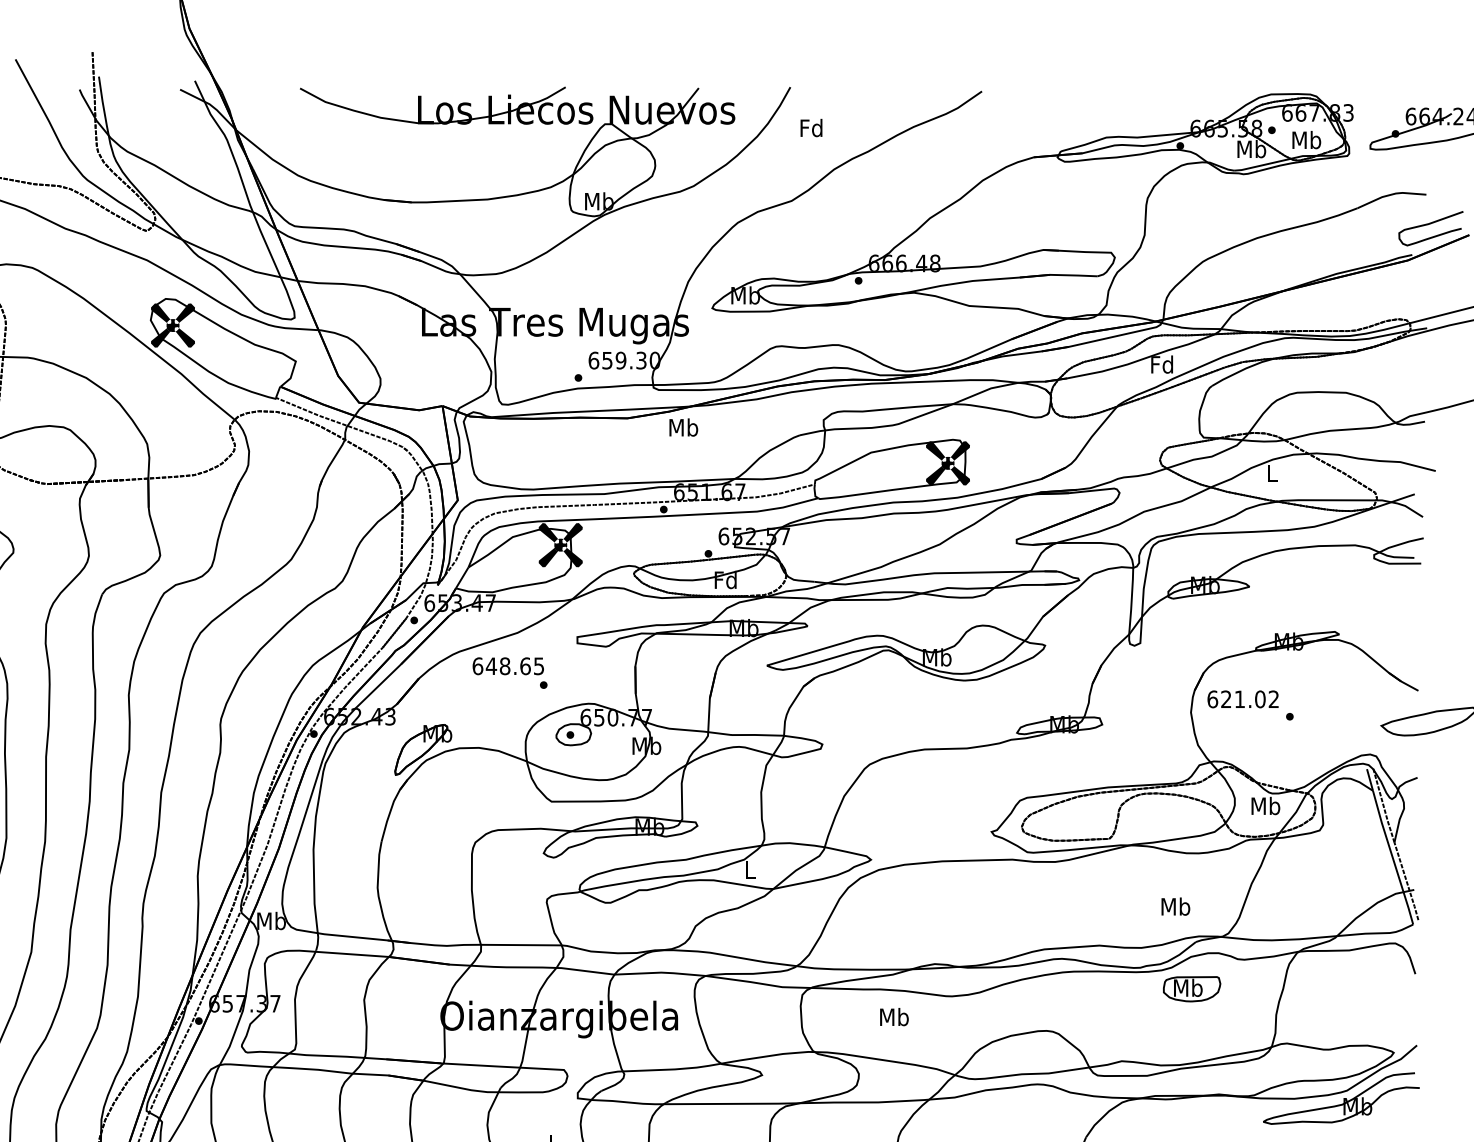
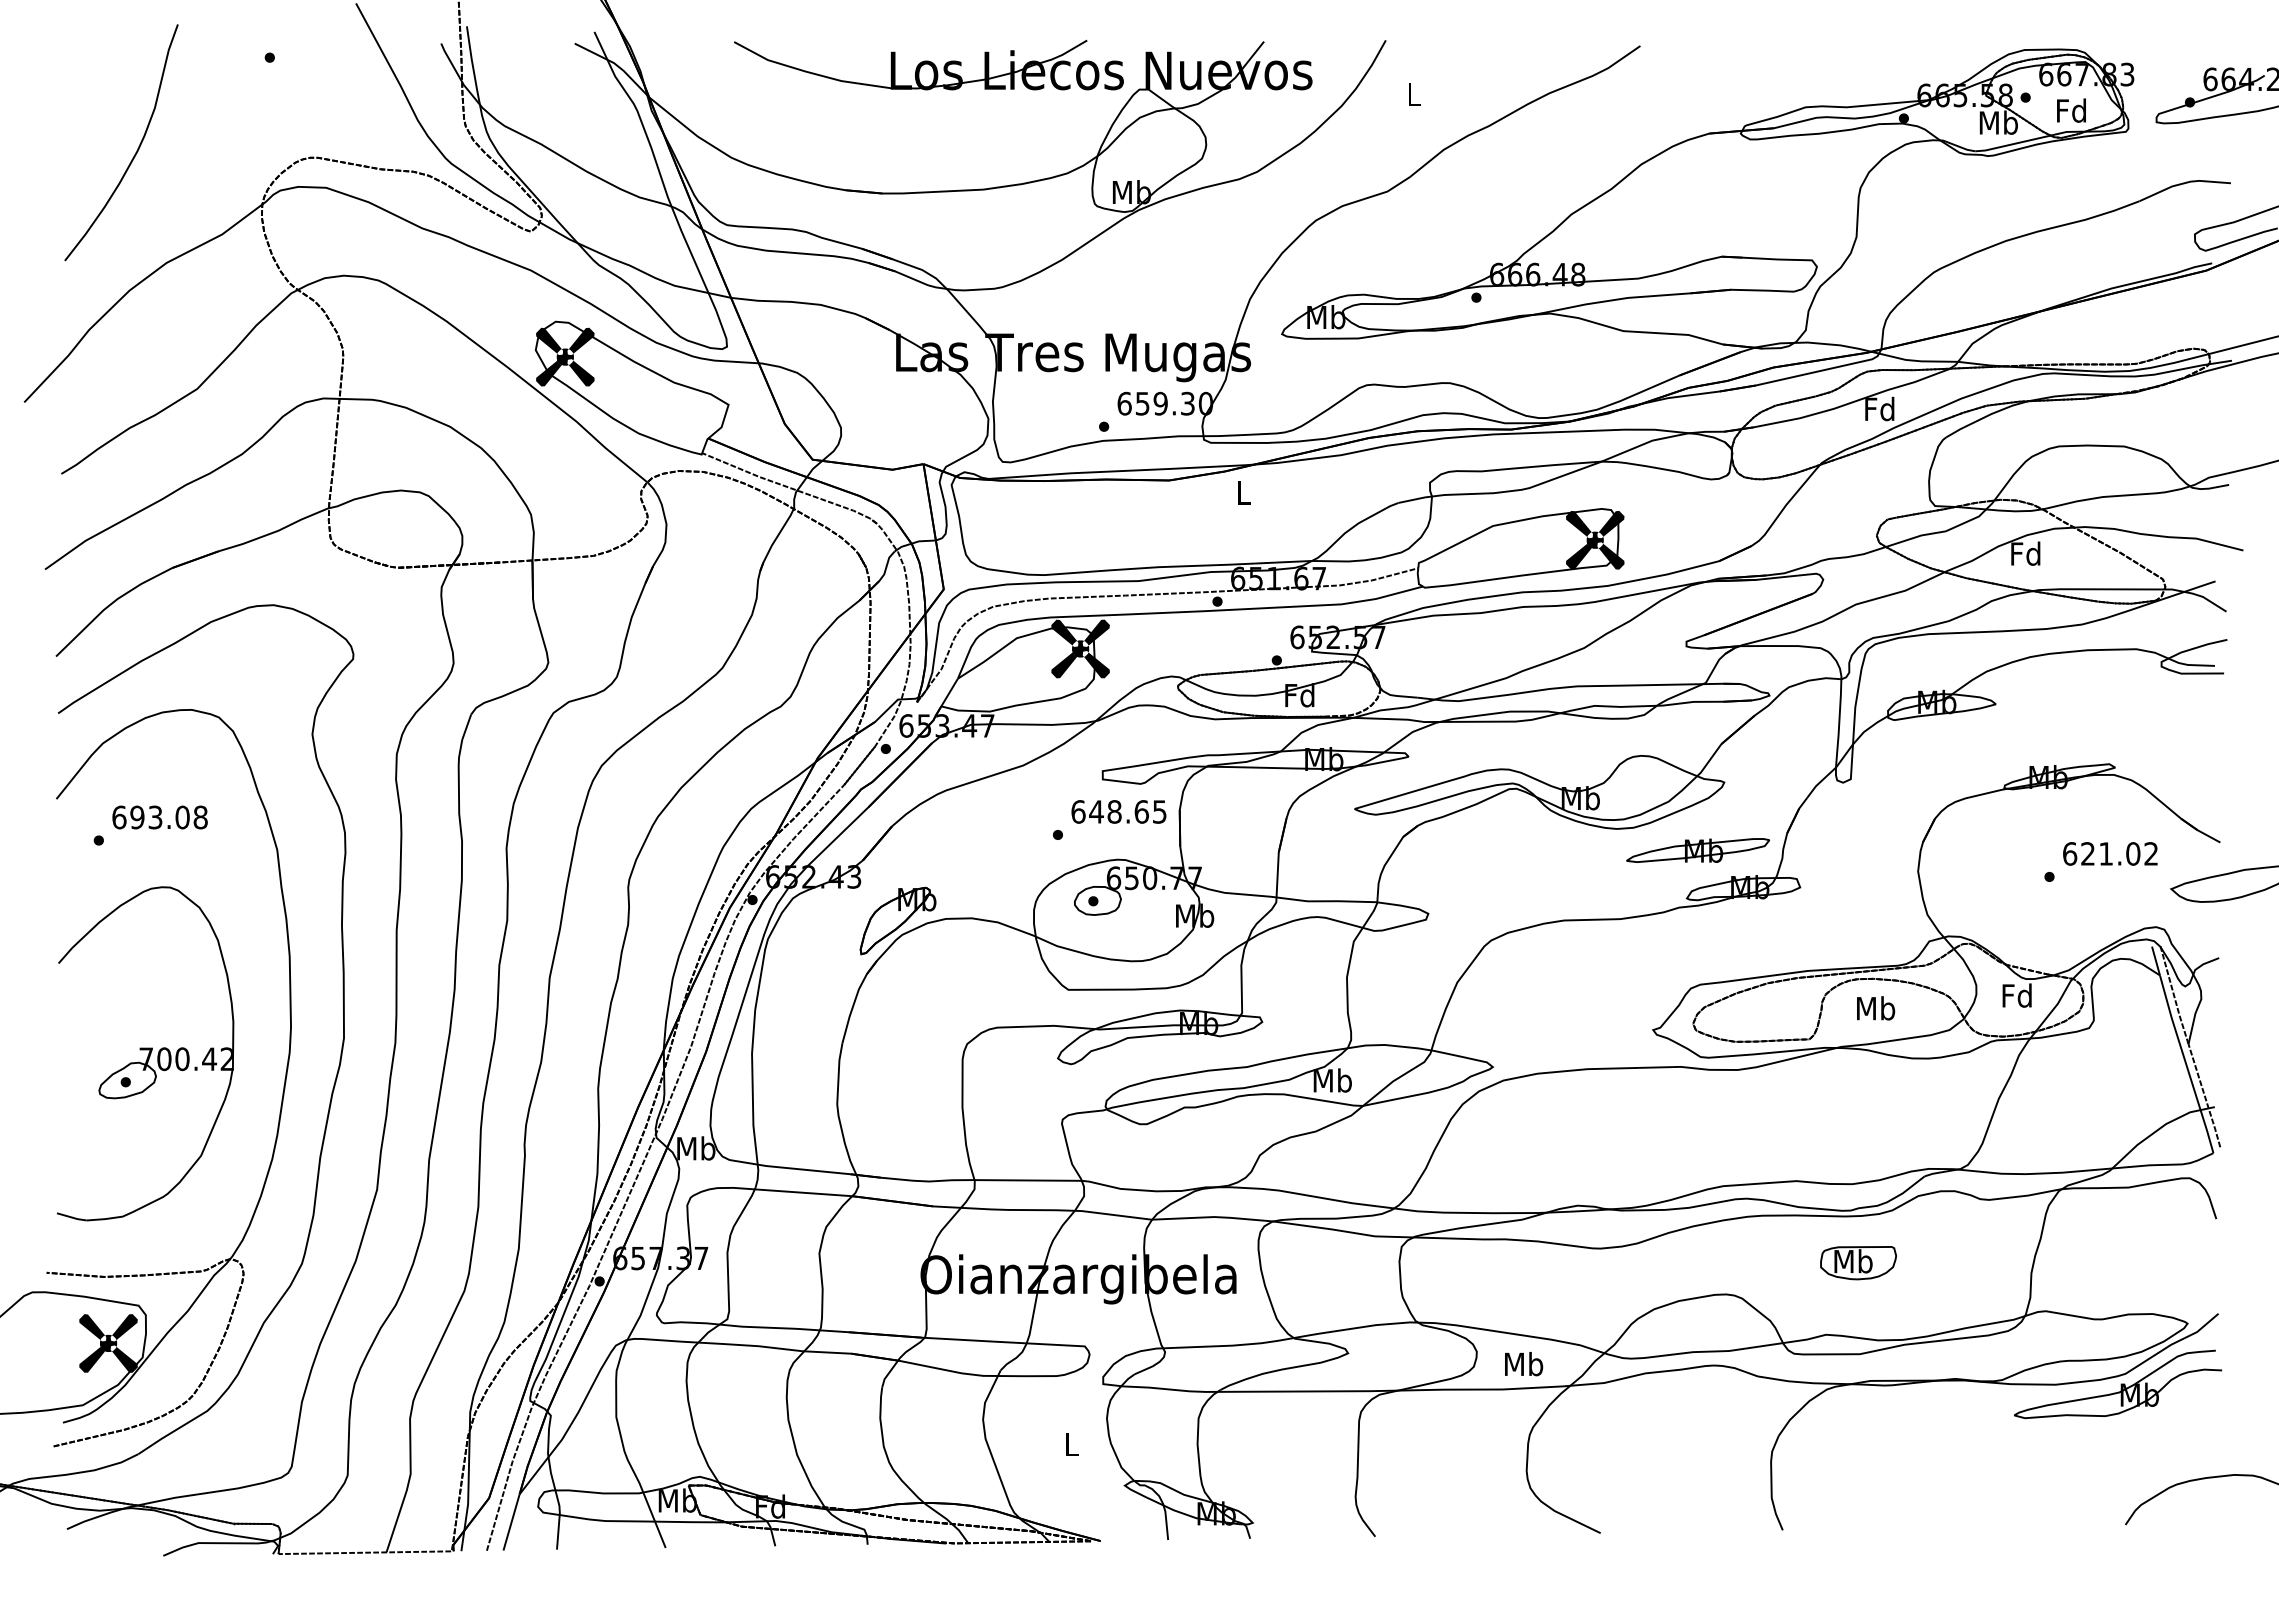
text: (811, 127) -> (1413, 94), Fd -> L
text: (1307, 139) -> (2072, 110), Mb -> Fd
text: (684, 427) -> (1244, 492), Mb -> L
text: (1271, 473) -> (2025, 553), L -> Fd
text: (508, 665) -> (1118, 811), moved
part: (1024, 696) -> (1697, 850), added
text: (1243, 699) -> (2110, 853), moved
text: (1265, 805) -> (2017, 995), Mb -> Fd
text: (750, 869) -> (1332, 1080), L -> Mb
text: (1176, 906) -> (1876, 1008), moved
part: (1192, 989) -> (1858, 1263), moved
text: (894, 1017) -> (1524, 1364), moved

